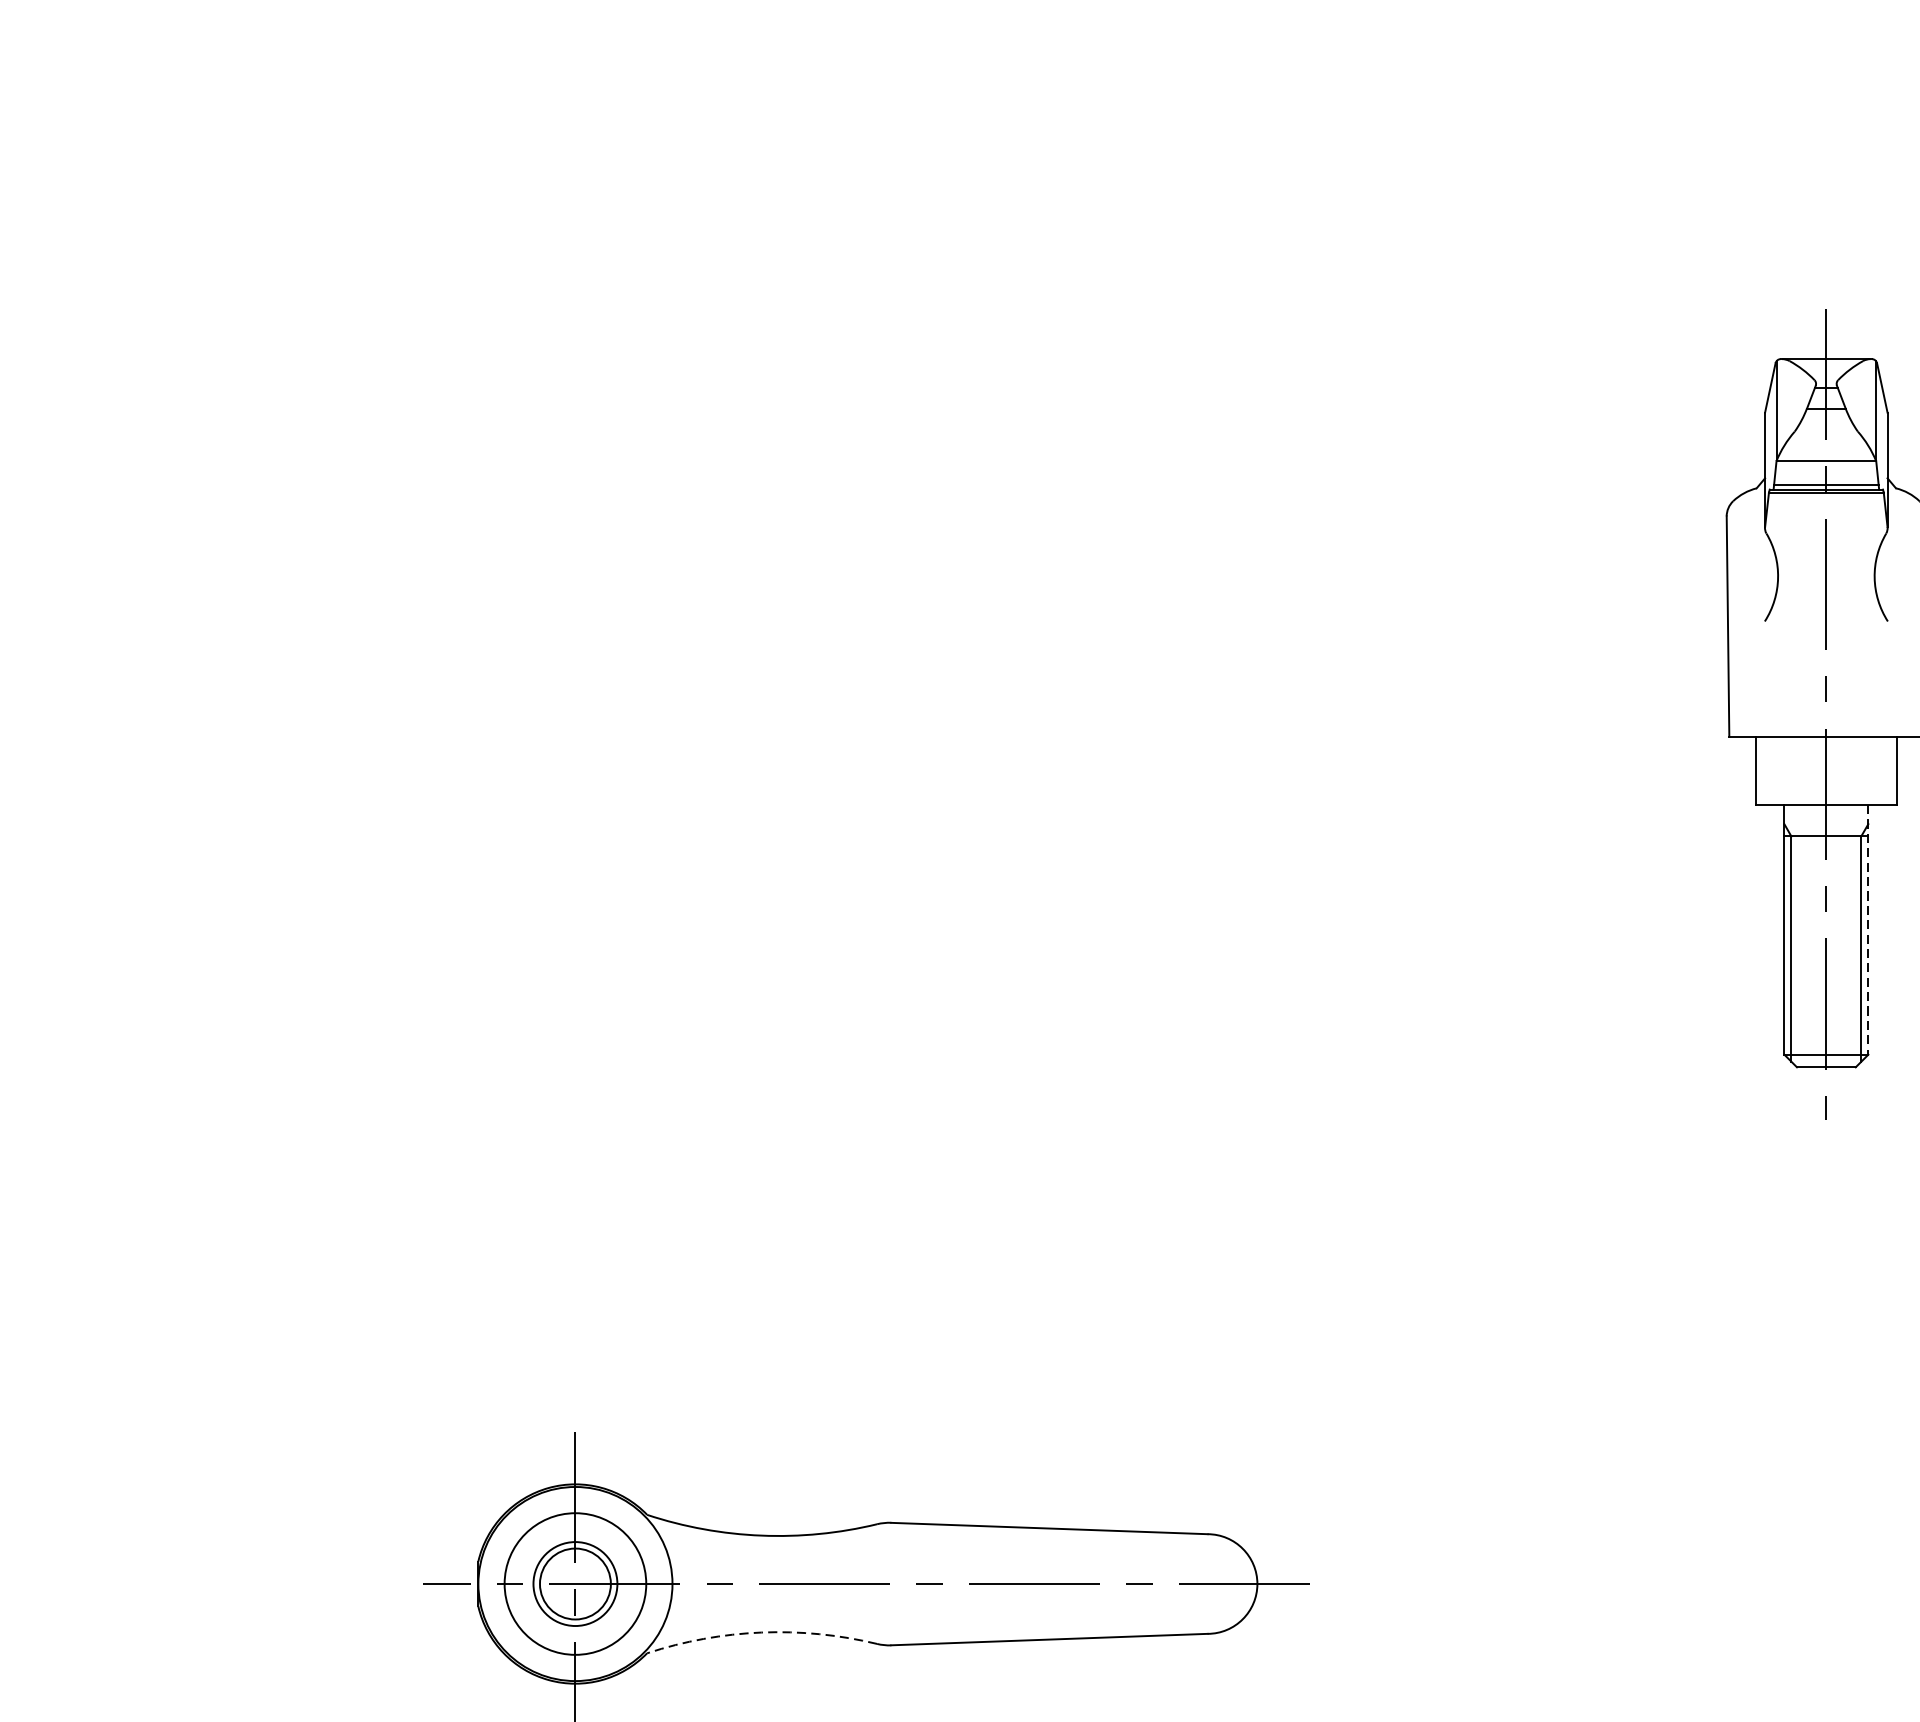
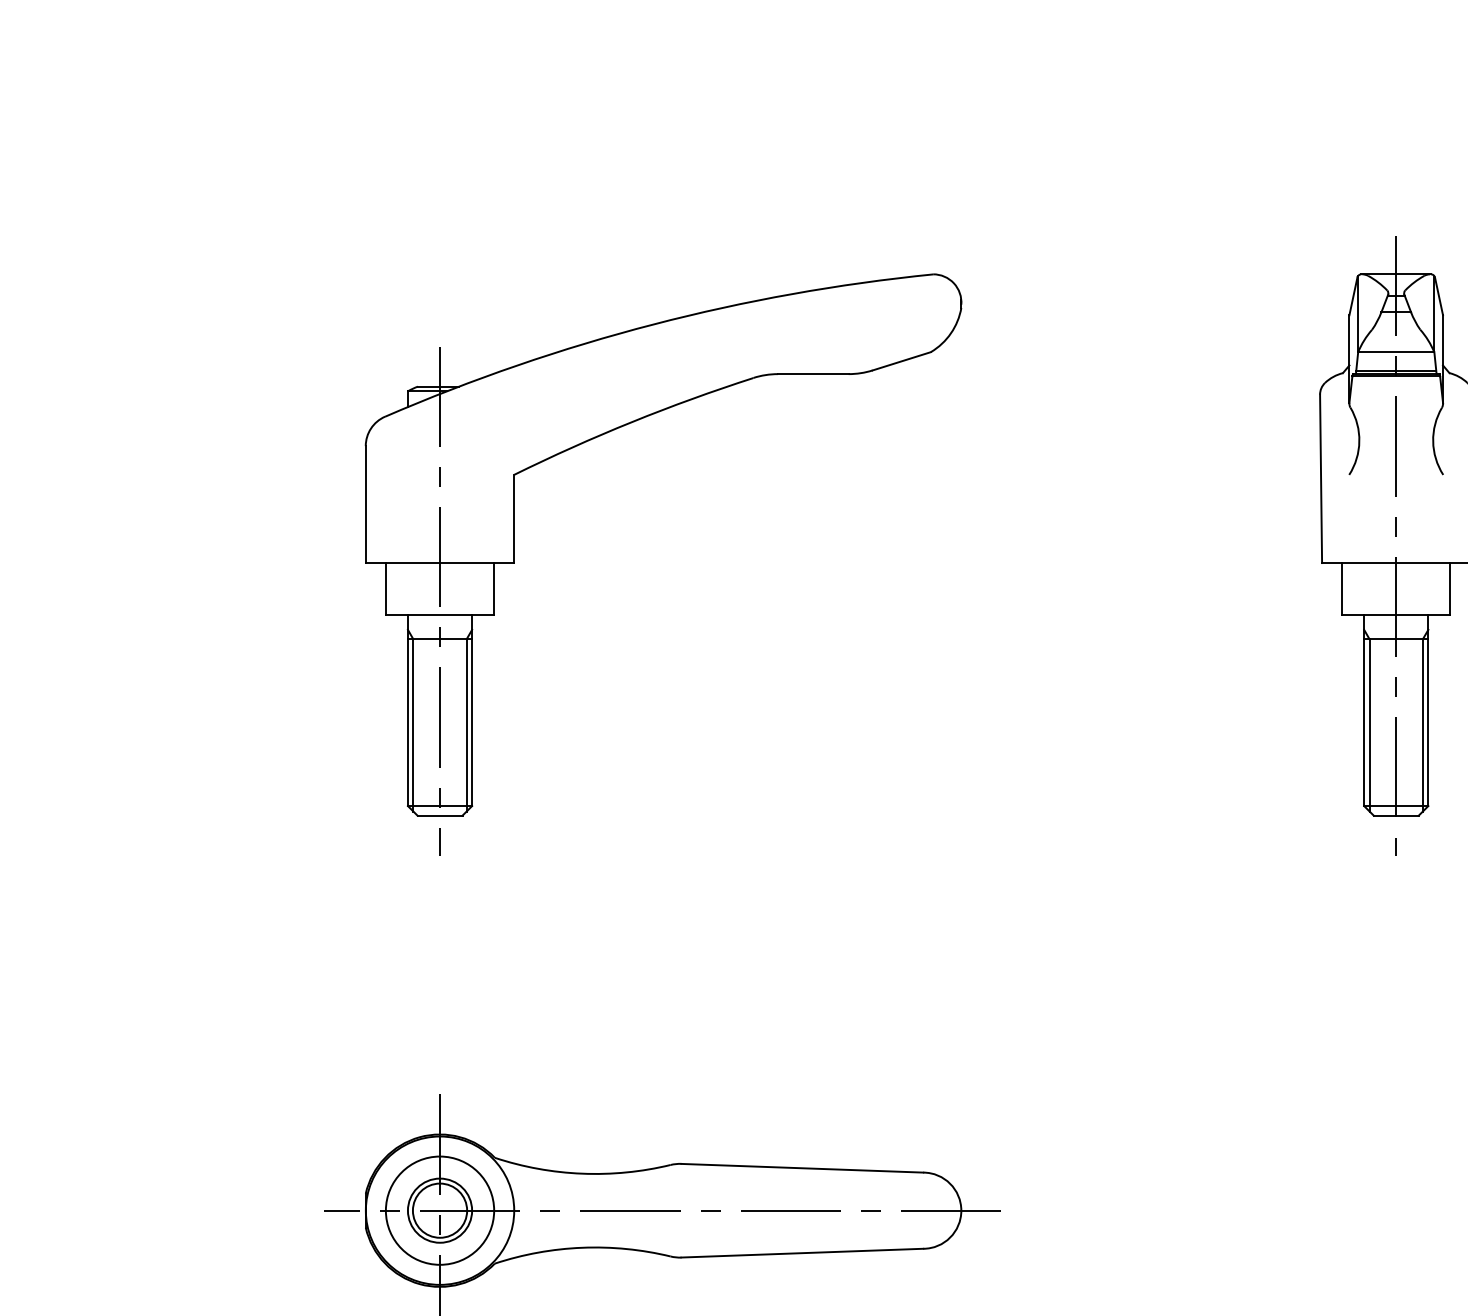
part: (791, 568) -> (605, 434), added
line: (1868, 930) -> (1428, 711), dashed -> solid
arc: (761, 1632) -> (582, 1247), dashed -> solid

